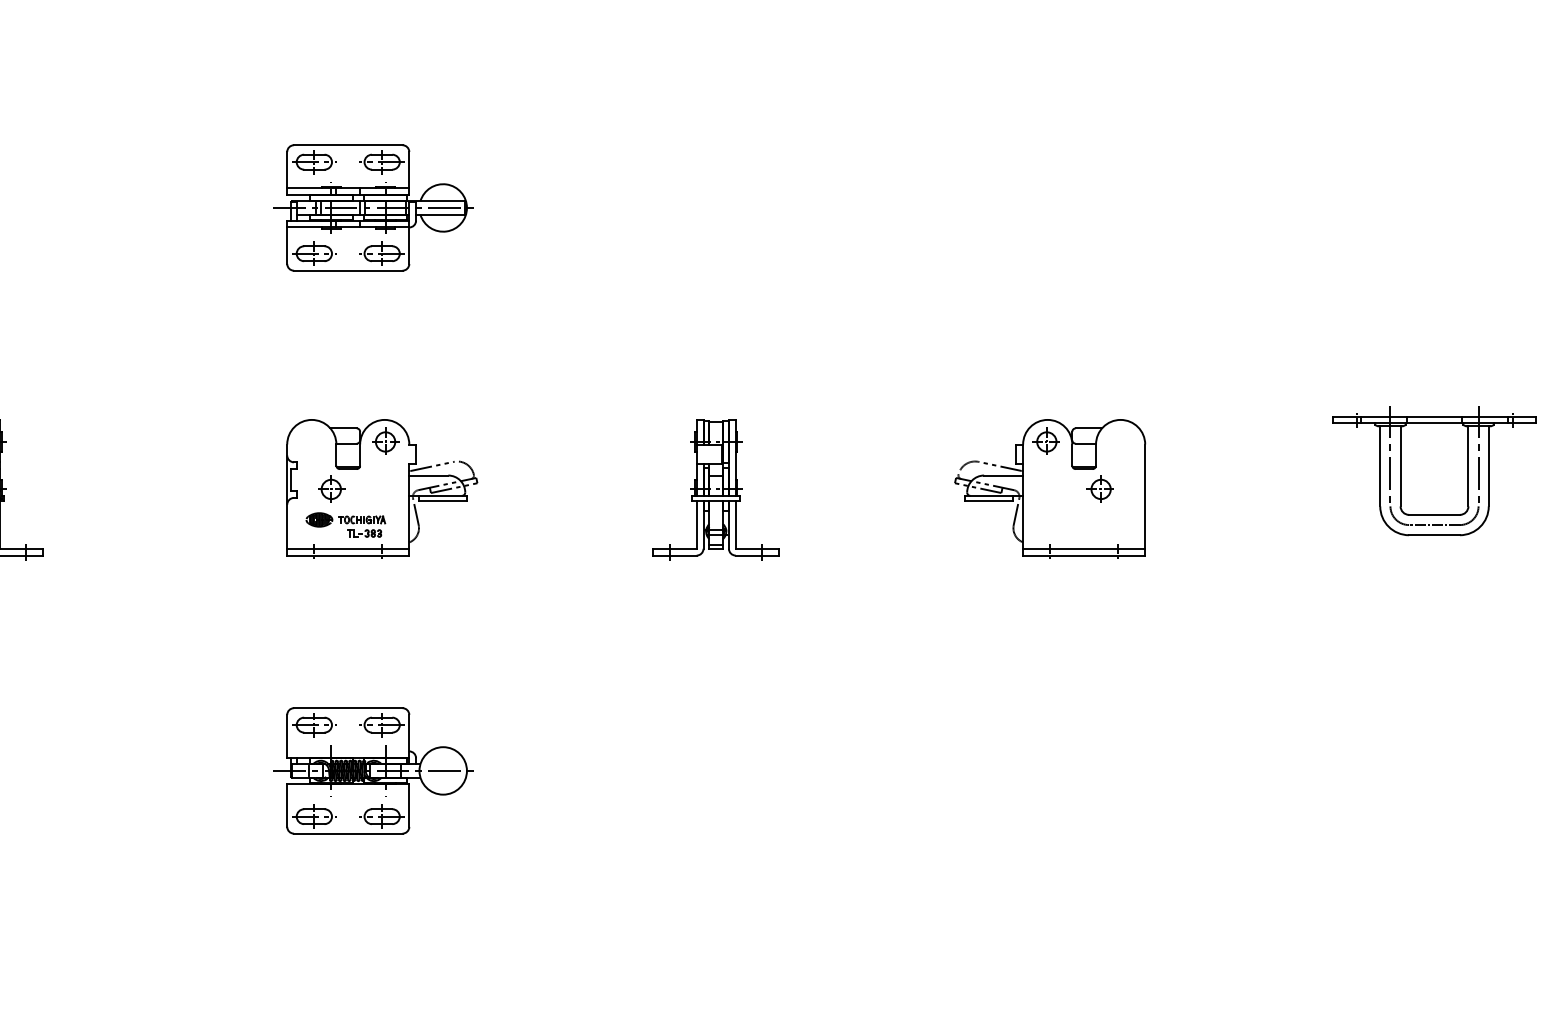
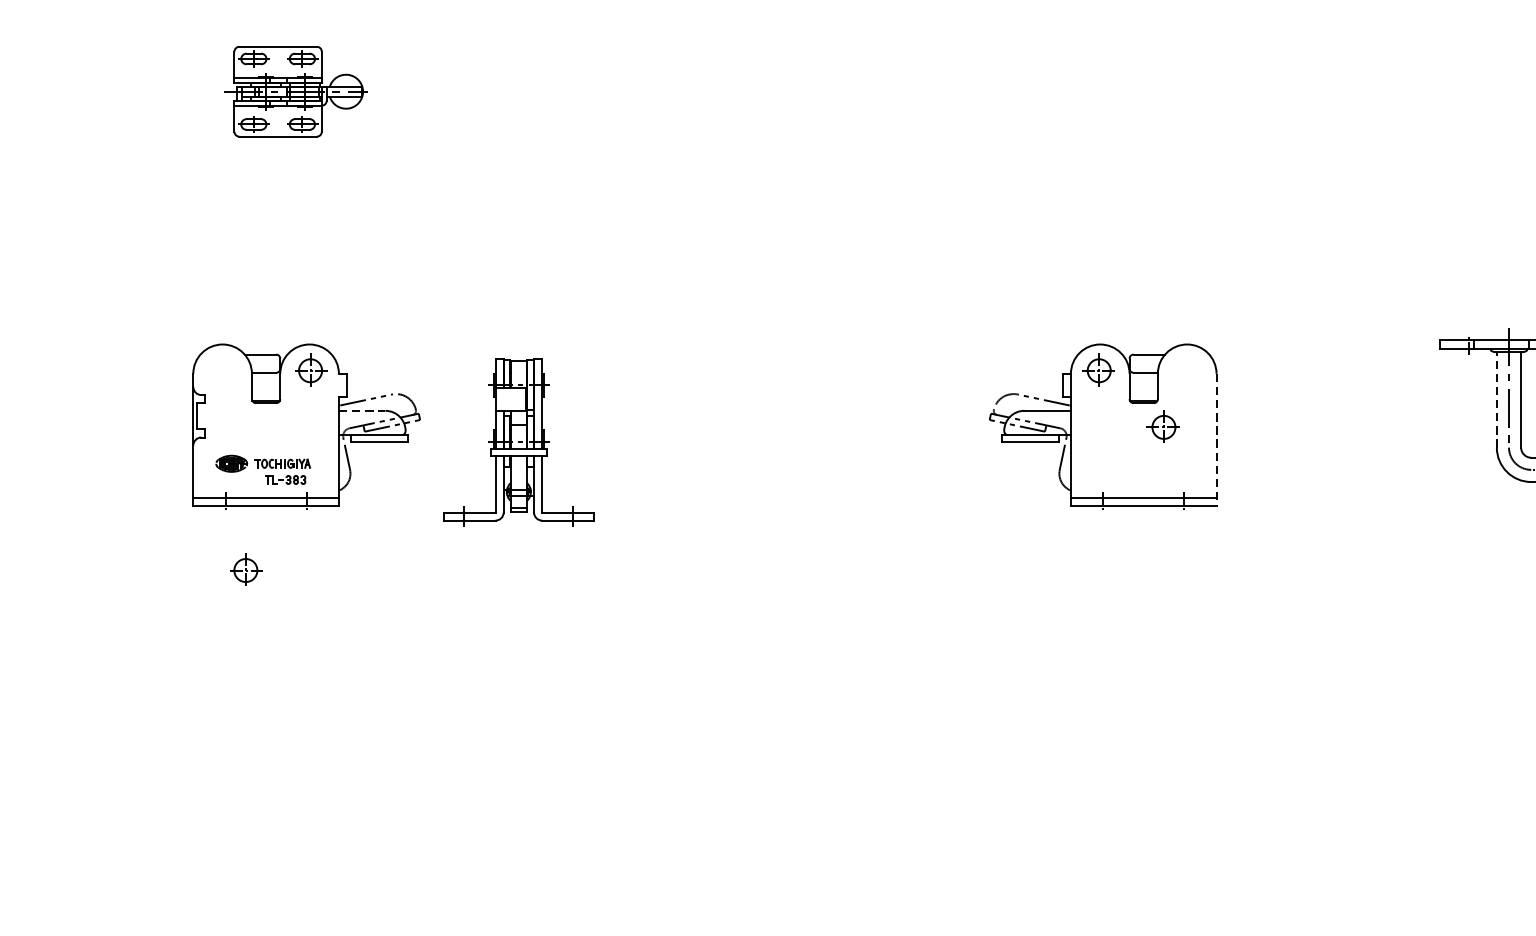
part: (373, 207) -> (296, 91), size x0.6
line: (1380, 465) -> (1497, 398), solid -> dashed
line: (429, 475) -> (362, 410), solid -> dashed
part: (331, 488) -> (246, 569), moved
part: (715, 489) -> (518, 441), moved
line: (1145, 500) -> (1216, 440), solid -> dashed
part: (373, 770) -> (296, 762), removed

